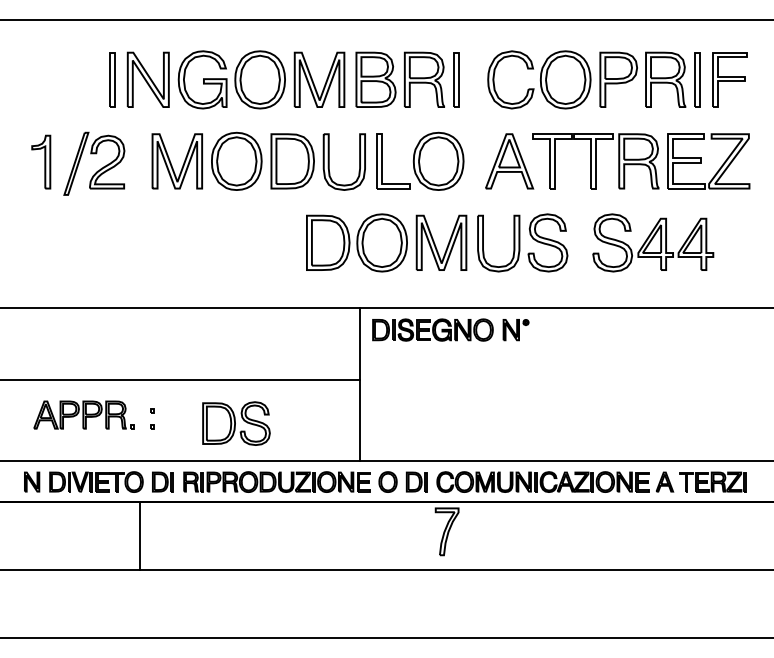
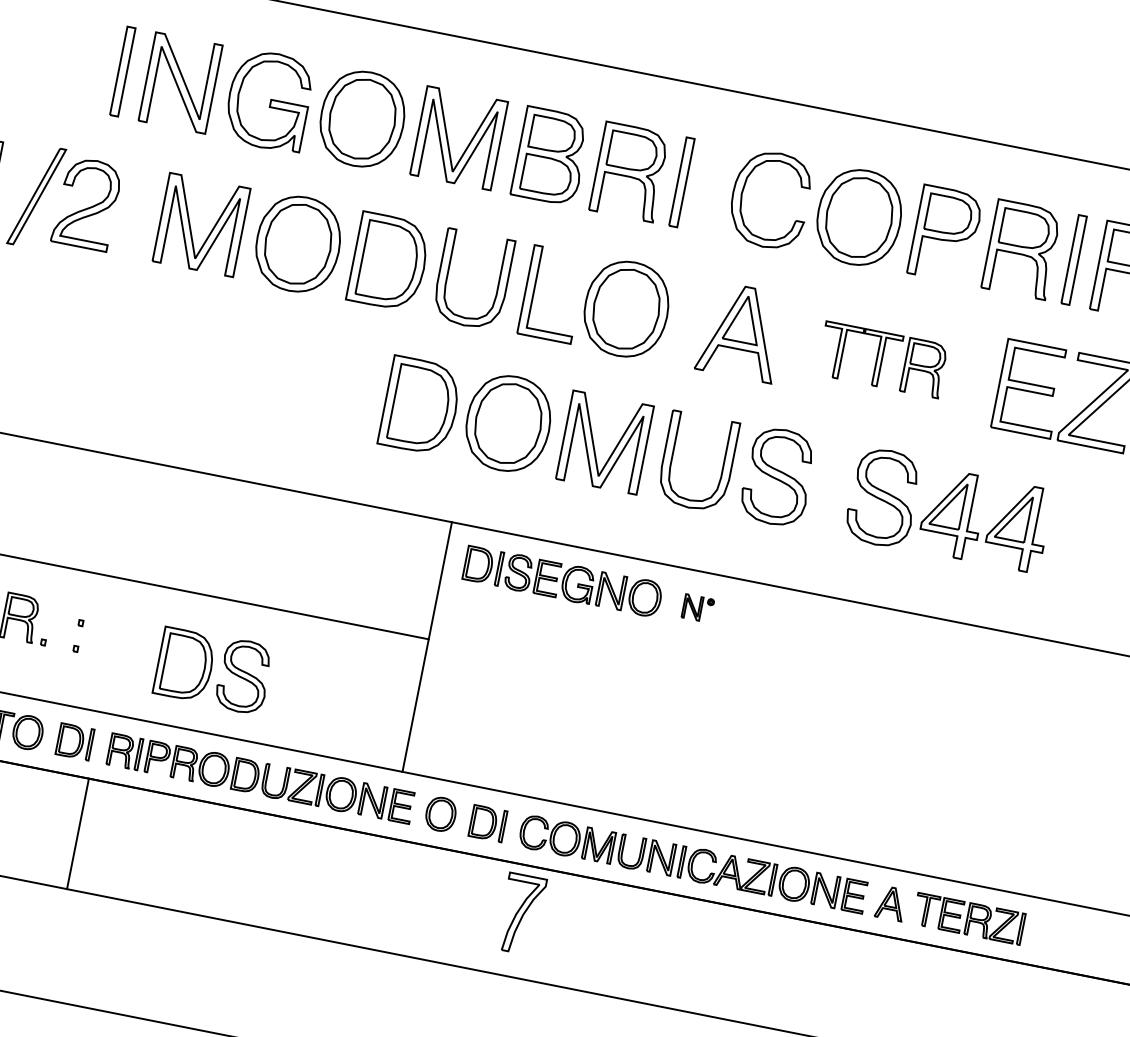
part: (595, 161) -> (881, 359), size x0.6
part: (515, 330) -> (696, 608), size x0.7
line: (139, 536) -> (77, 834), moved

